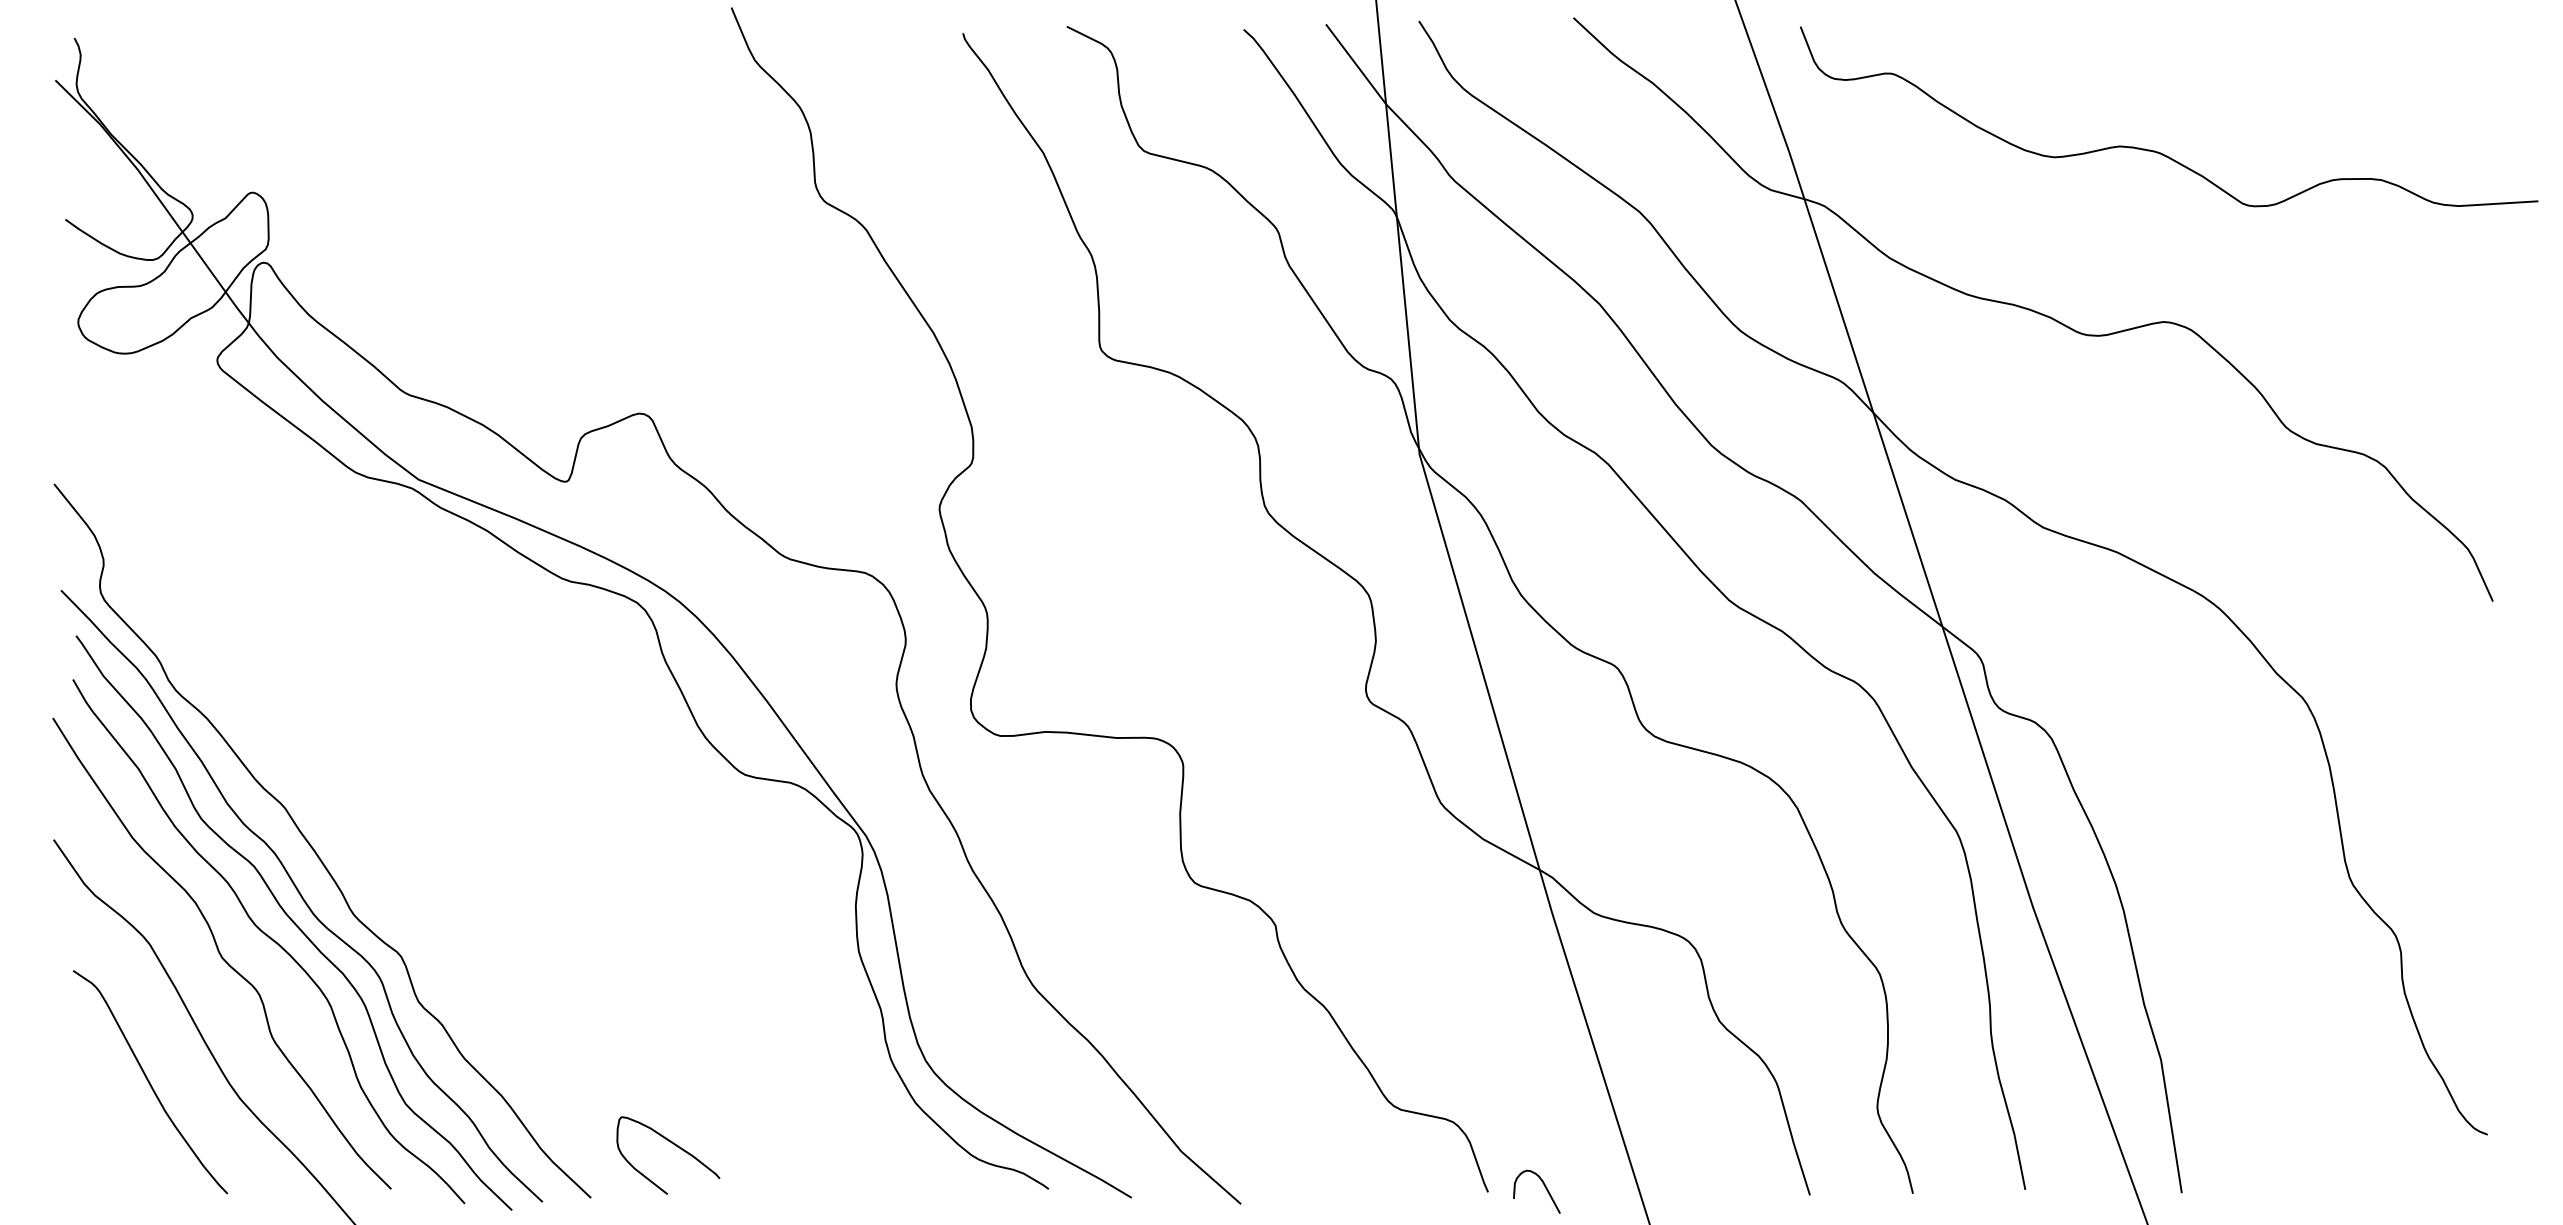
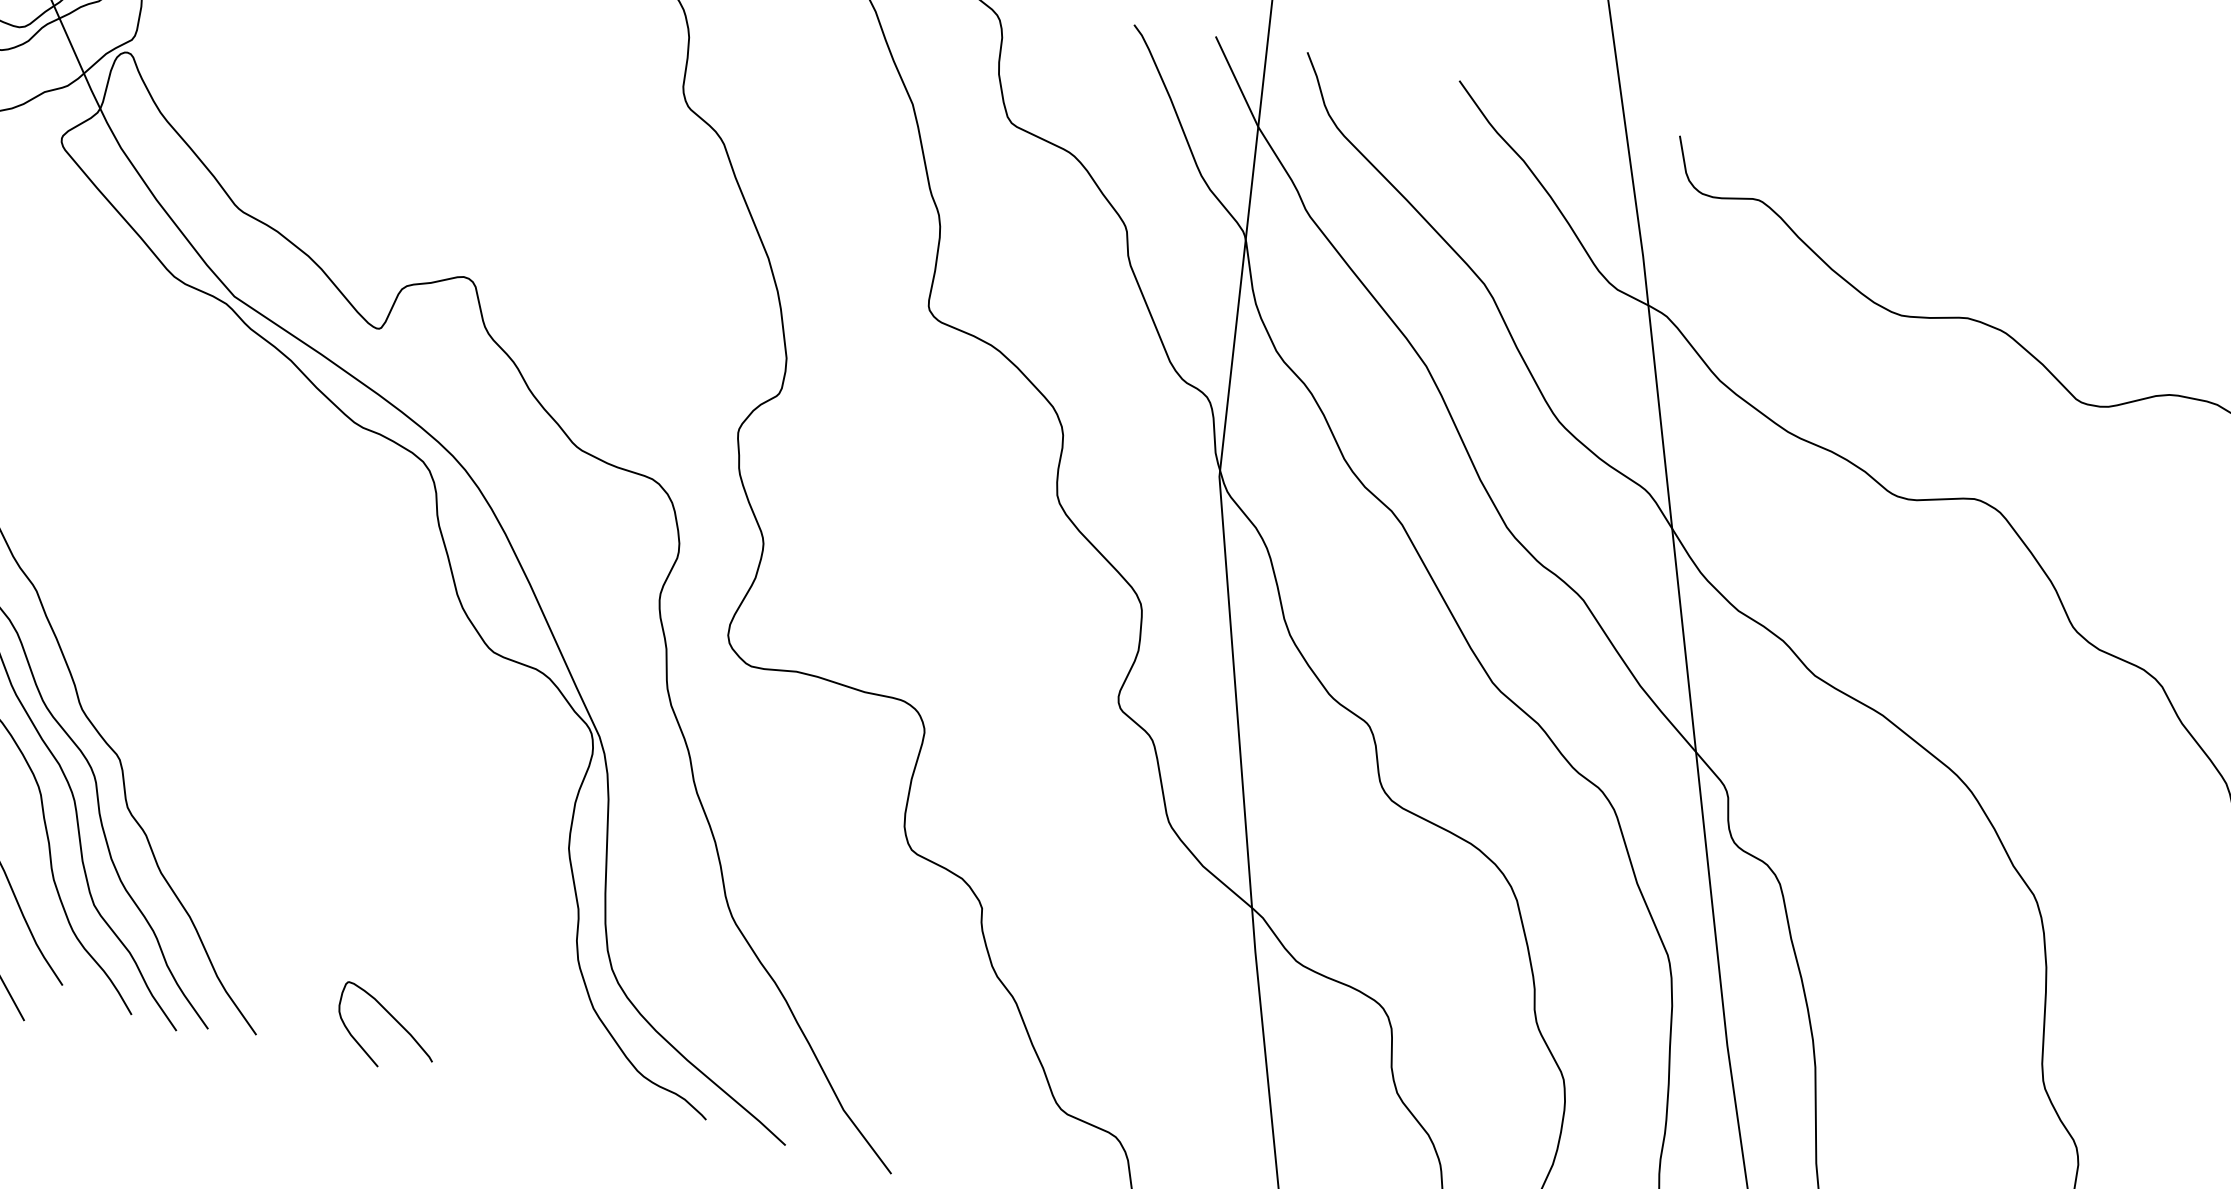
curve: (674, 1145) -> (394, 1020), moved

